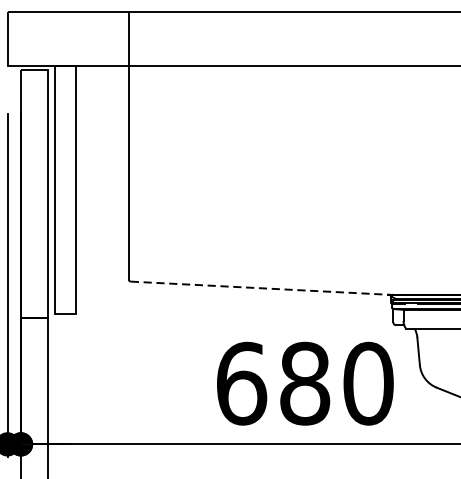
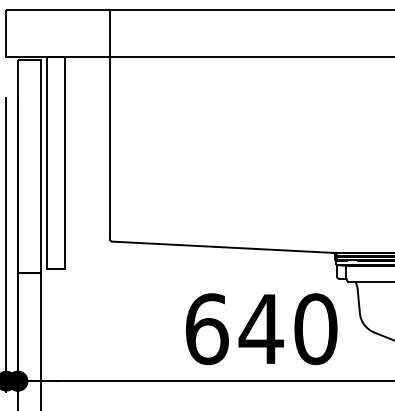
line: (259, 288) -> (222, 247), dashed -> solid
text: (303, 384) -> (260, 329), 680 -> 640

